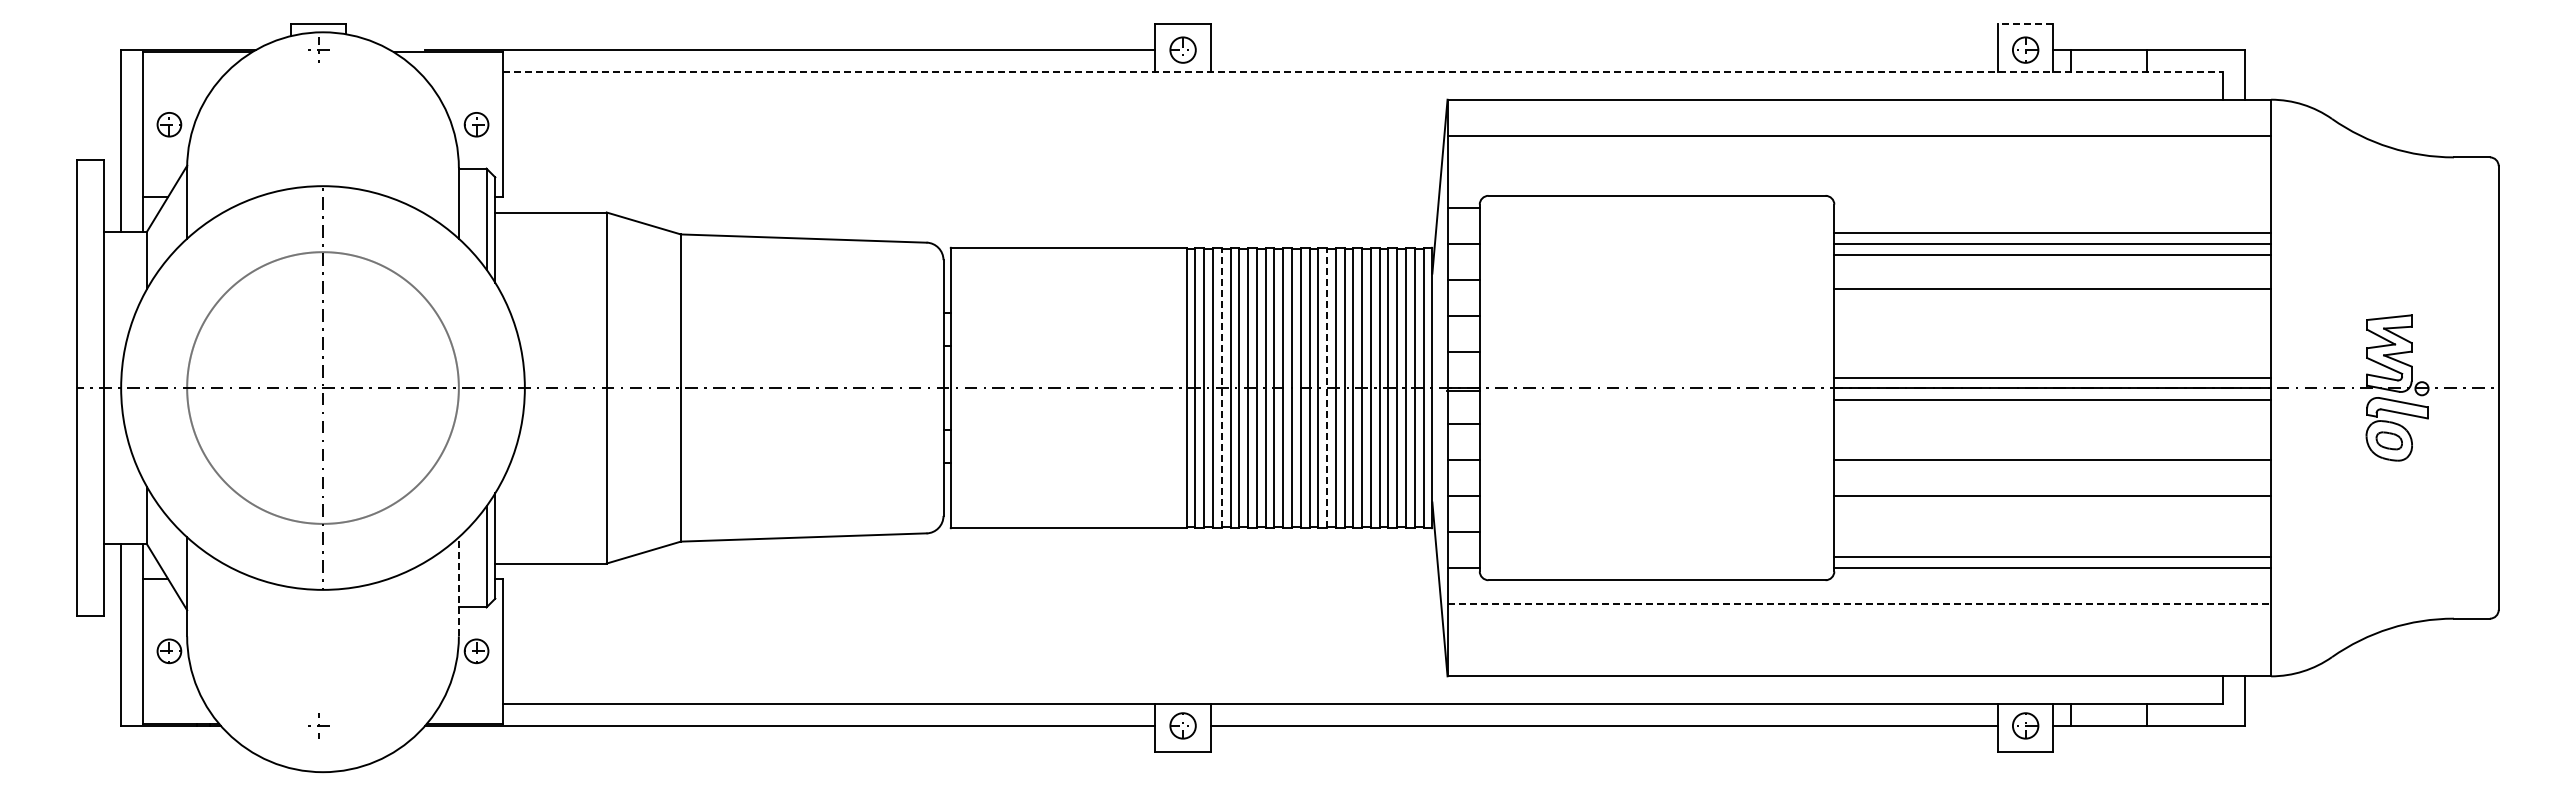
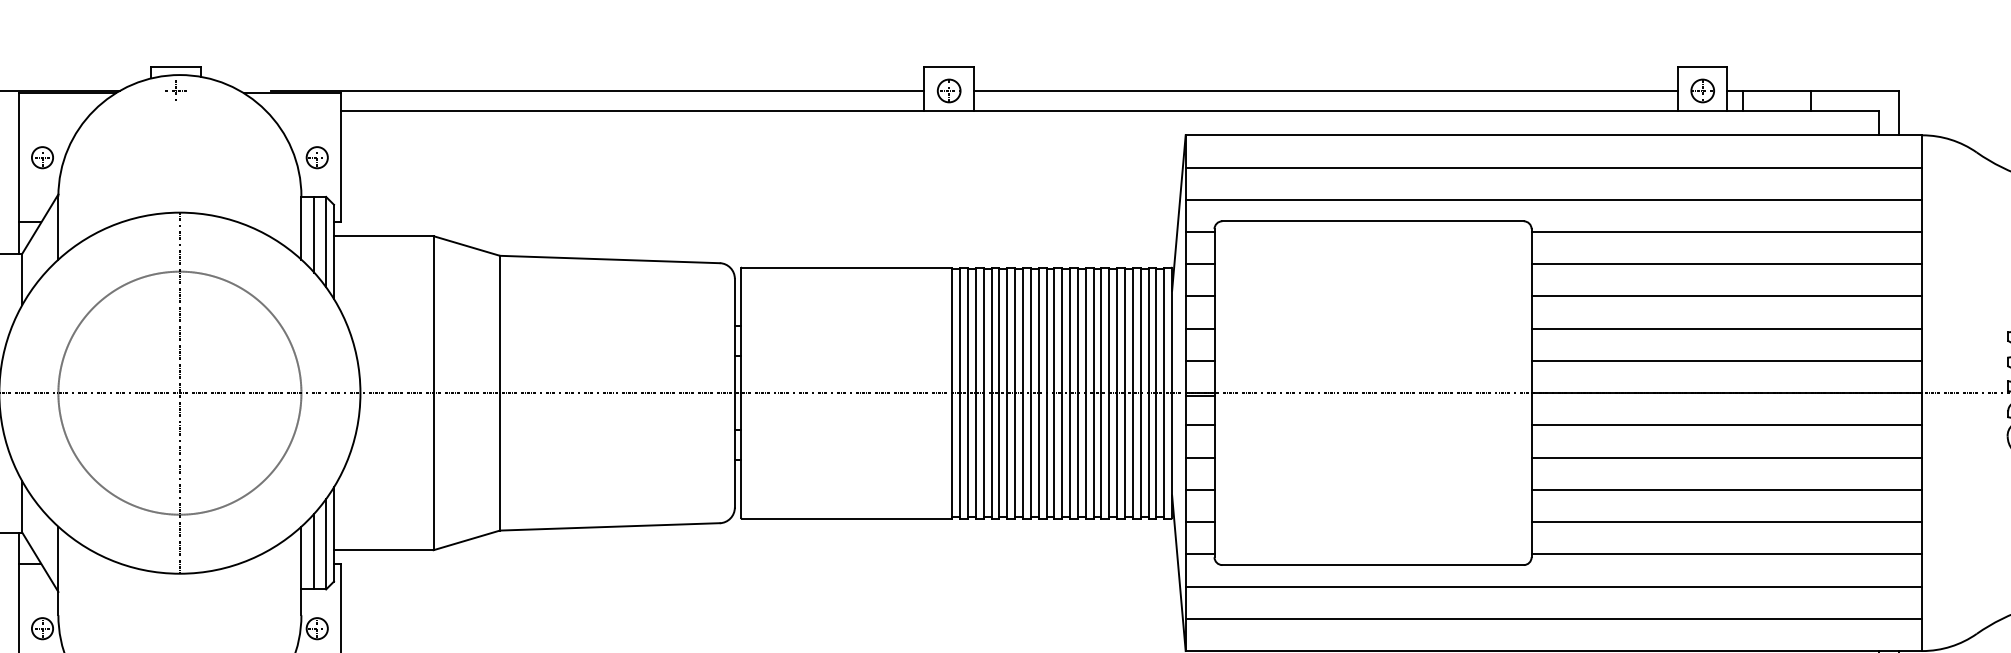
line: (2025, 23) -> (1702, 67), dashed -> solid
line: (1604, 50) -> (1326, 91), added
line: (1363, 72) -> (1110, 110), dashed -> solid
line: (1859, 171) -> (1554, 199), added
line: (473, 210) -> (314, 234), added
line: (2052, 232) -> (1726, 231), moved
line: (2052, 254) -> (1726, 296), moved
line: (2052, 288) -> (1726, 328), moved
line: (2052, 377) -> (1726, 360), moved
line: (1221, 387) -> (983, 392), dashed -> solid
line: (1327, 387) -> (1078, 392), dashed -> solid
line: (2052, 400) -> (1726, 425), moved
line: (2052, 557) -> (1726, 522), moved
line: (473, 564) -> (314, 551), added
line: (458, 586) -> (301, 570), dashed -> solid
line: (1859, 604) -> (1554, 586), dashed -> solid
line: (1859, 640) -> (1554, 619), added

